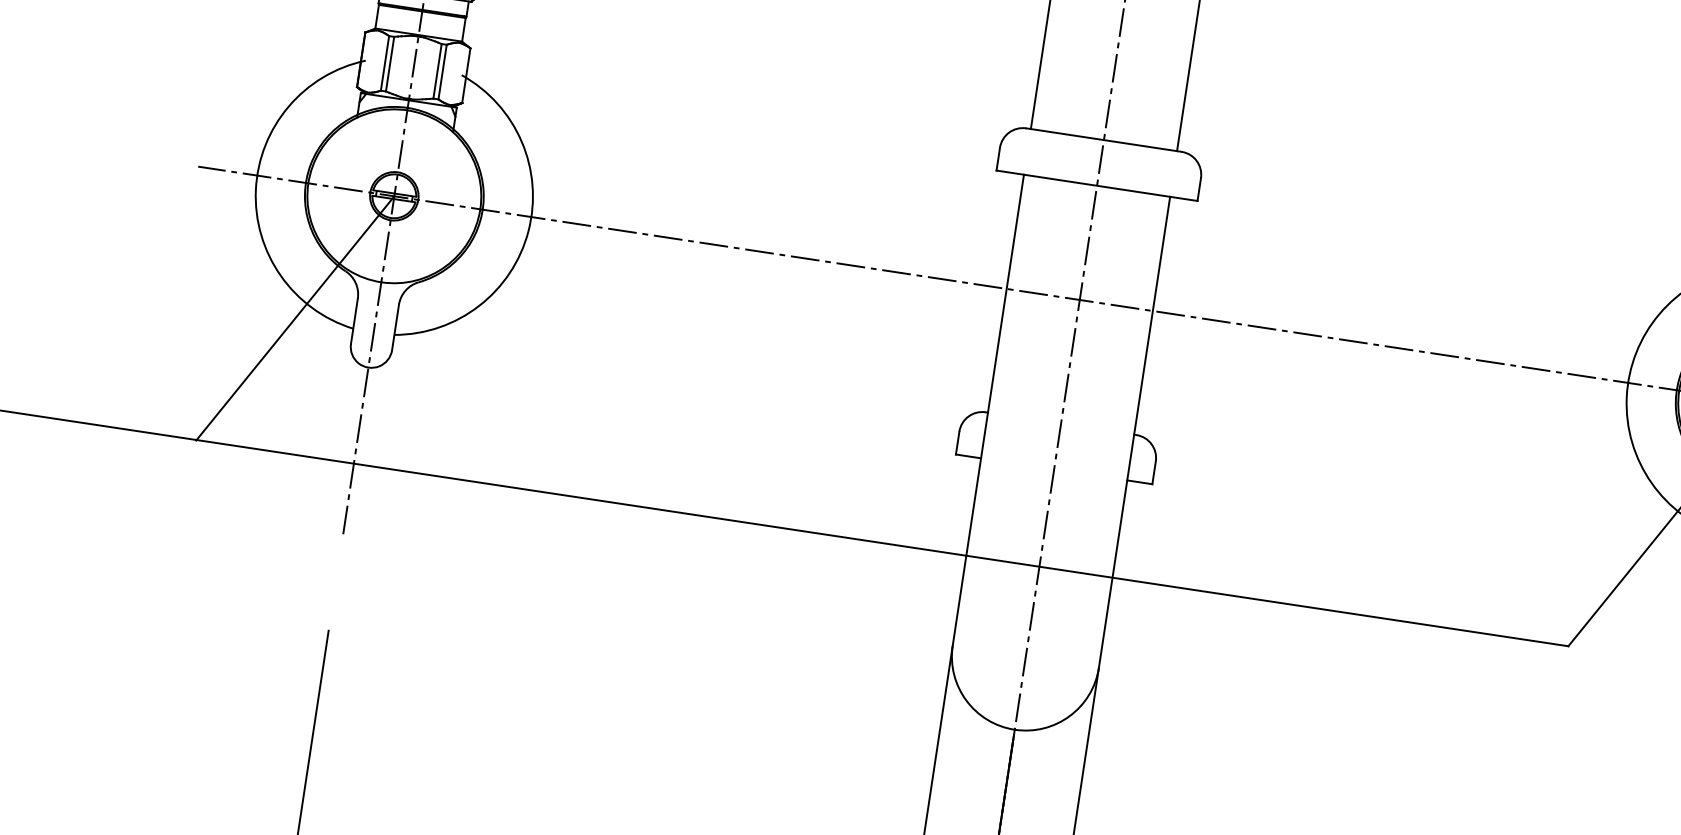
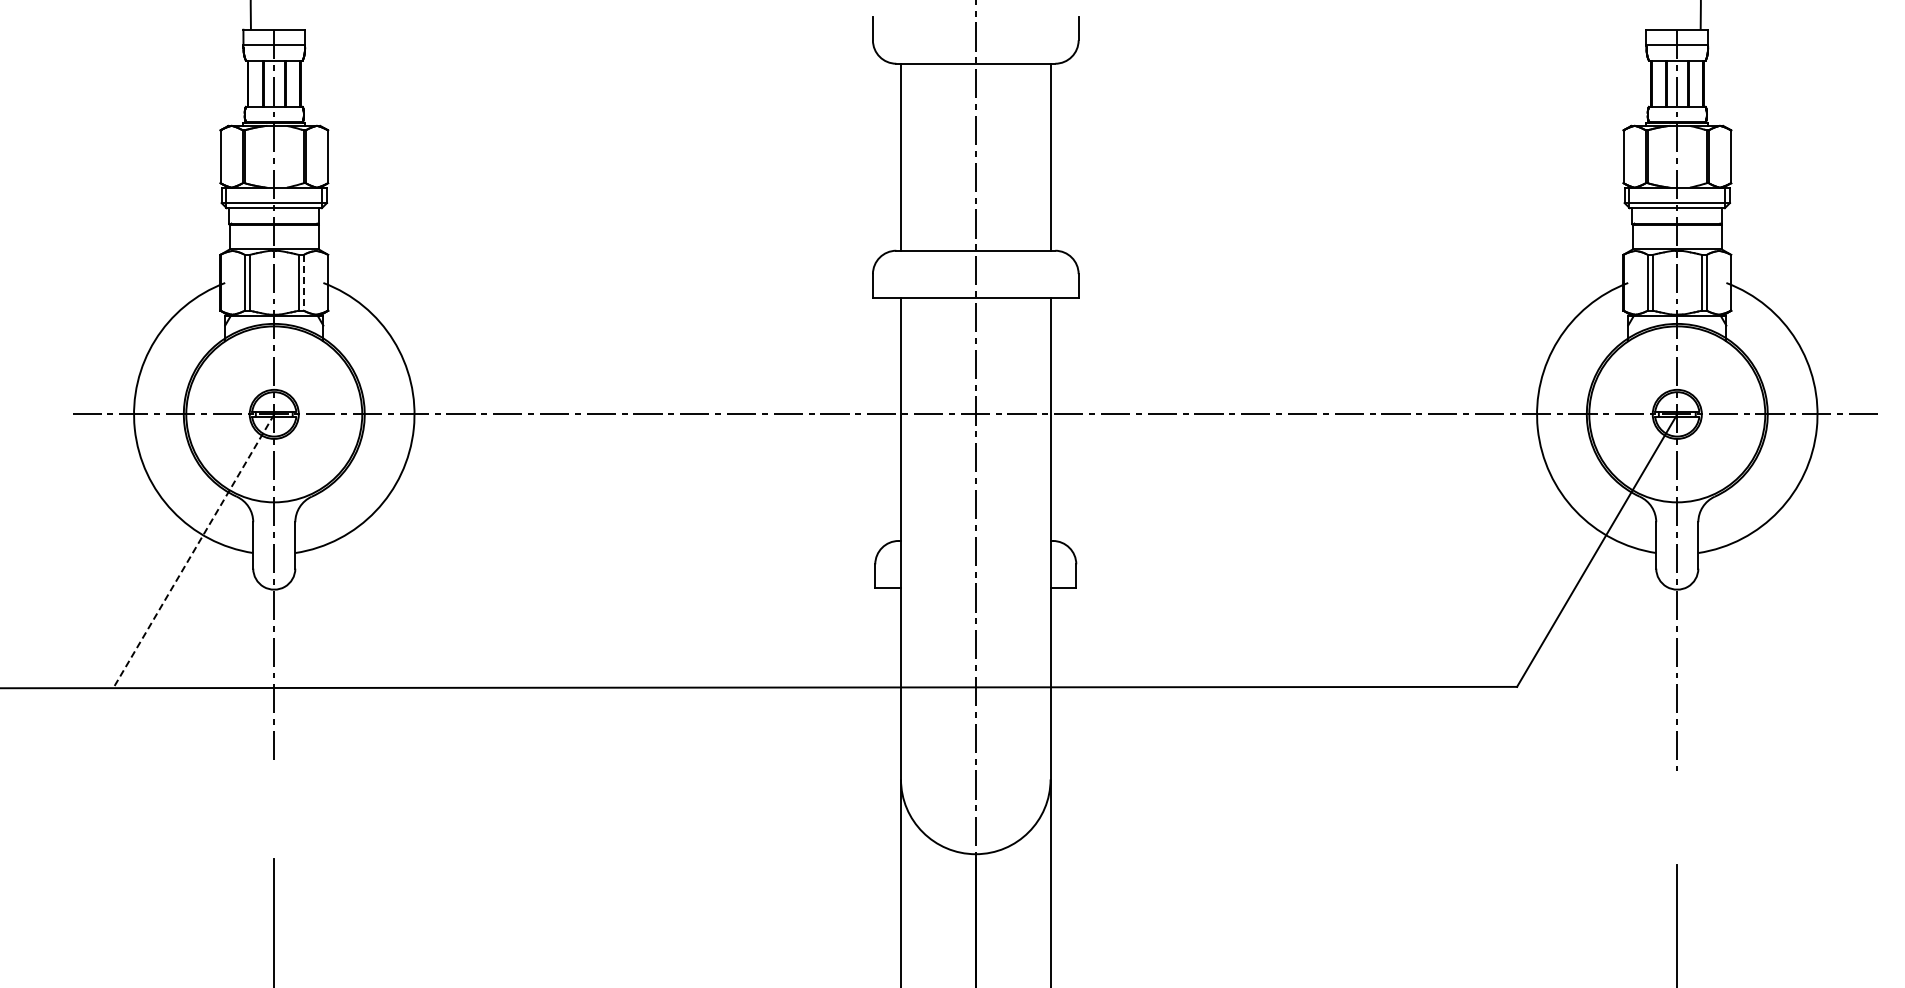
line: (442, 71) -> (303, 282), solid -> dashed
line: (295, 319) -> (193, 552), solid -> dashed

